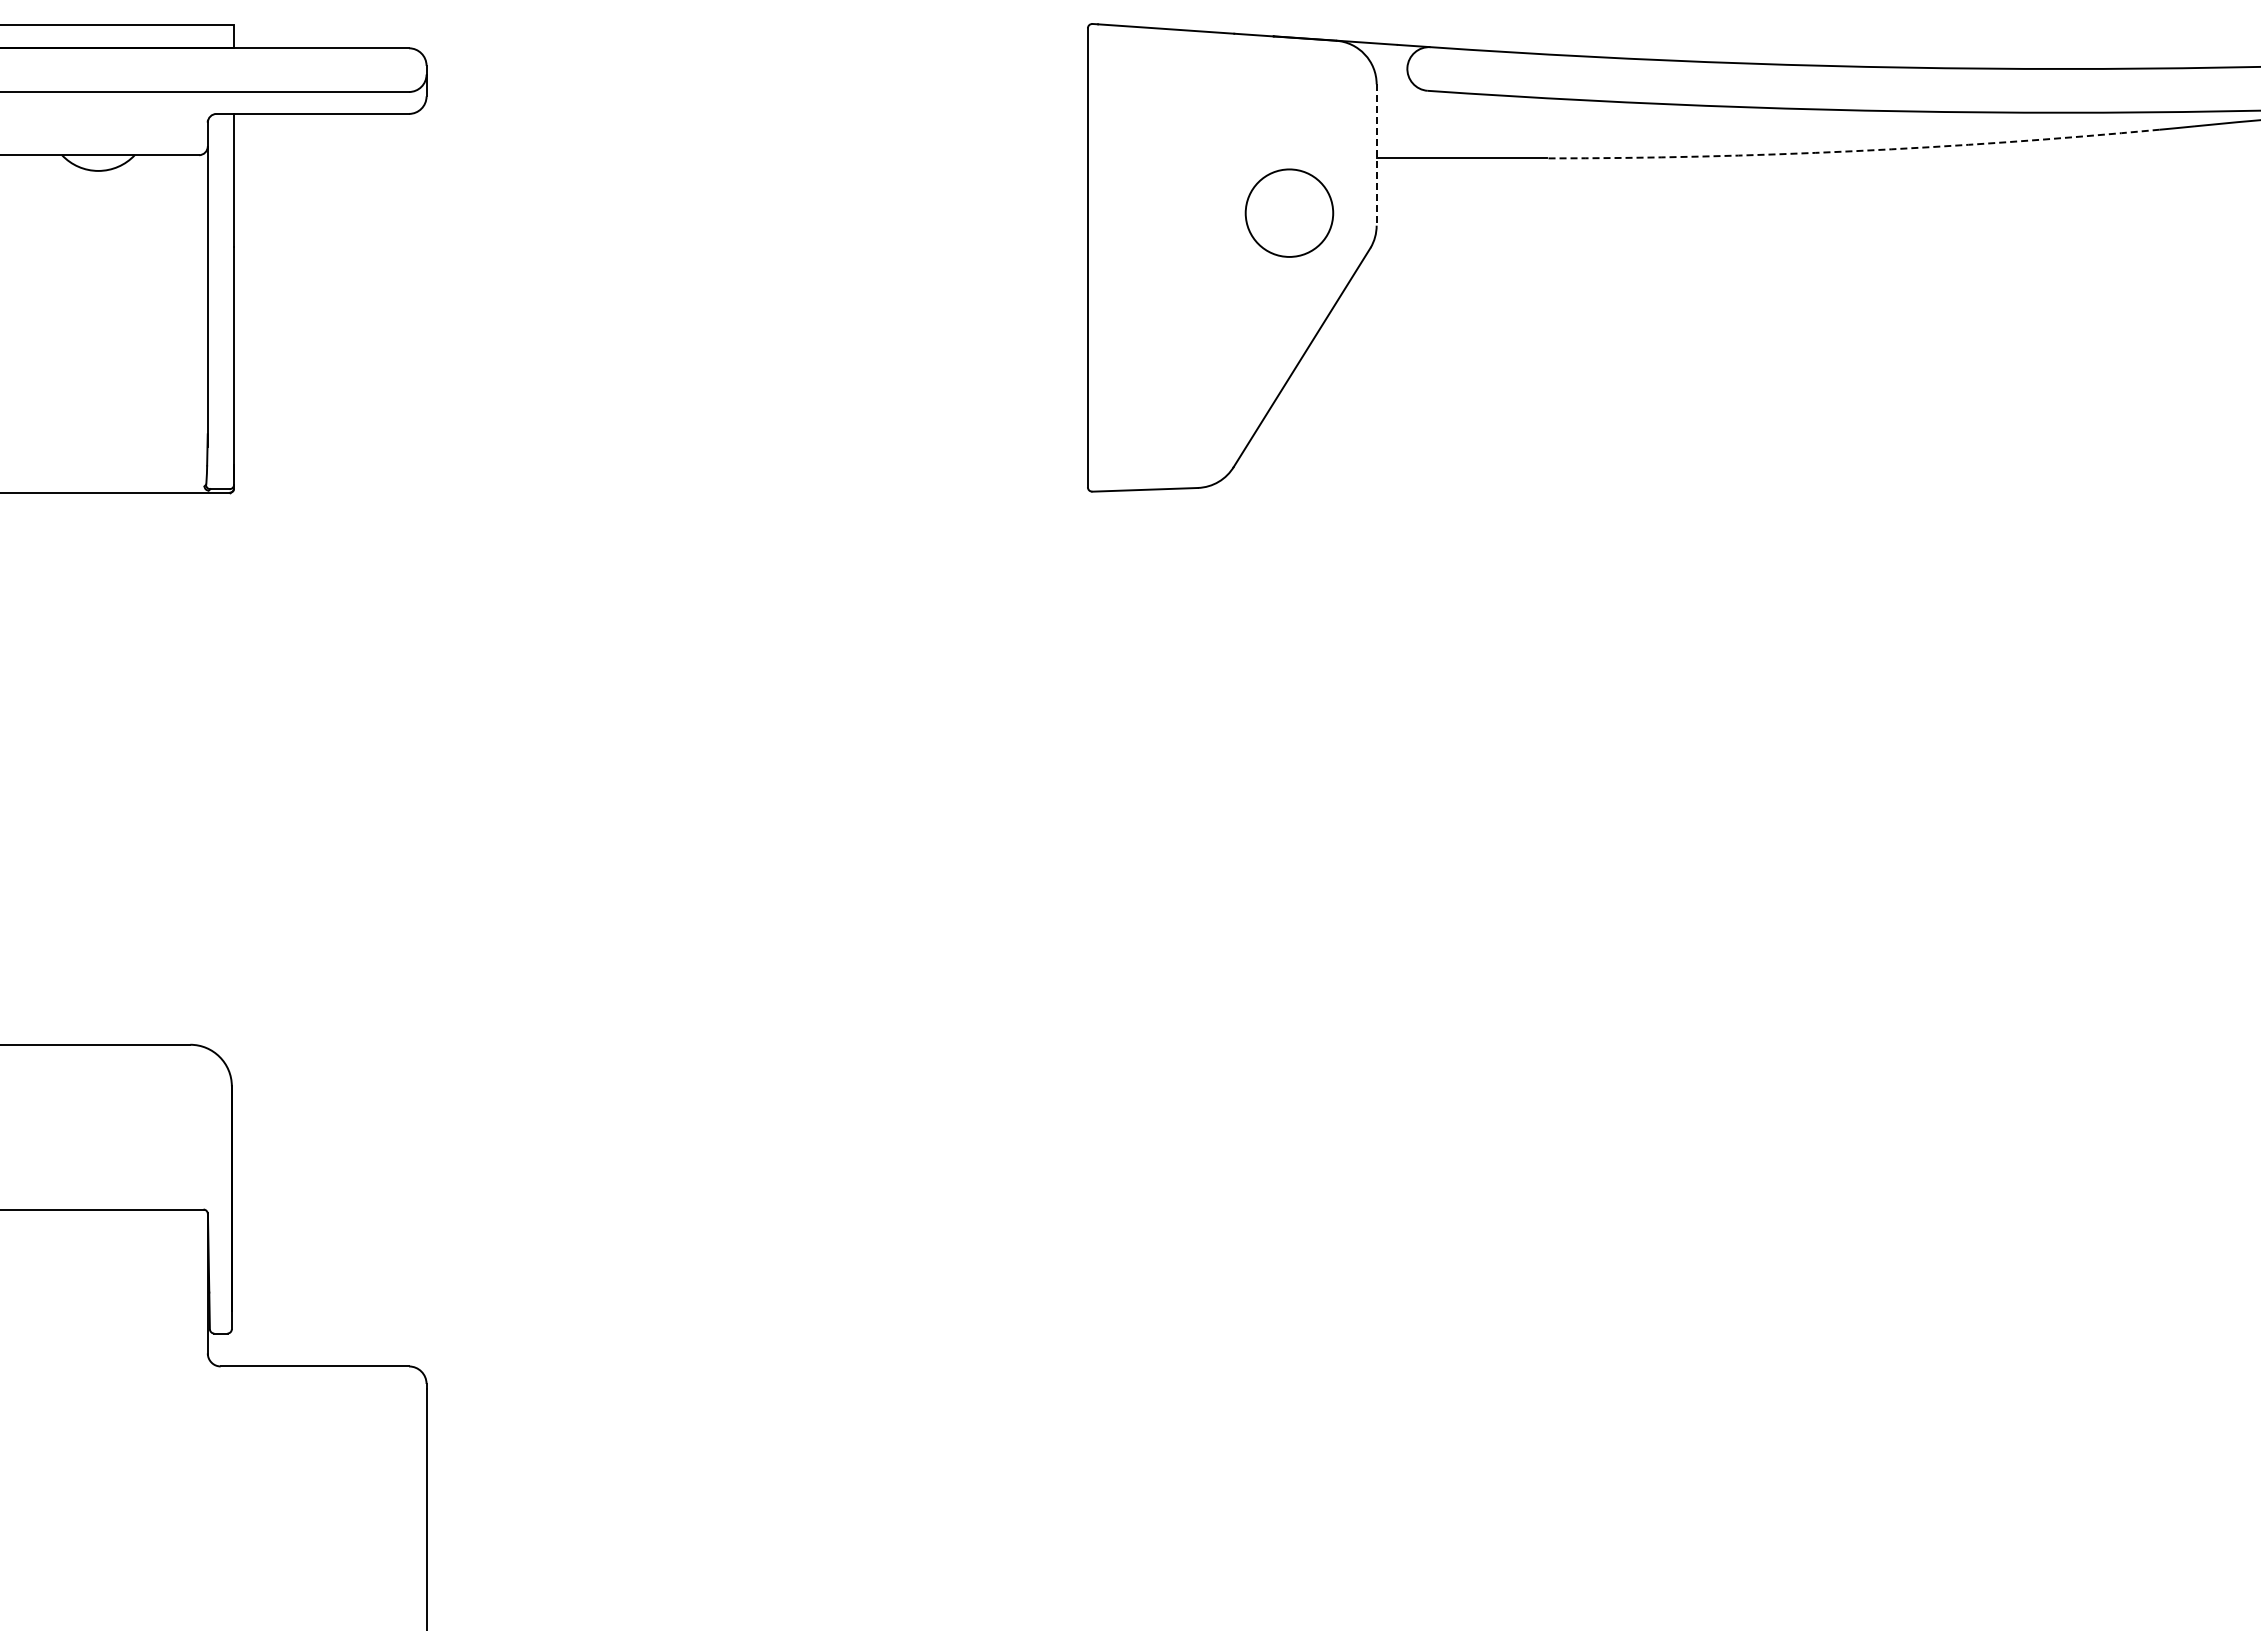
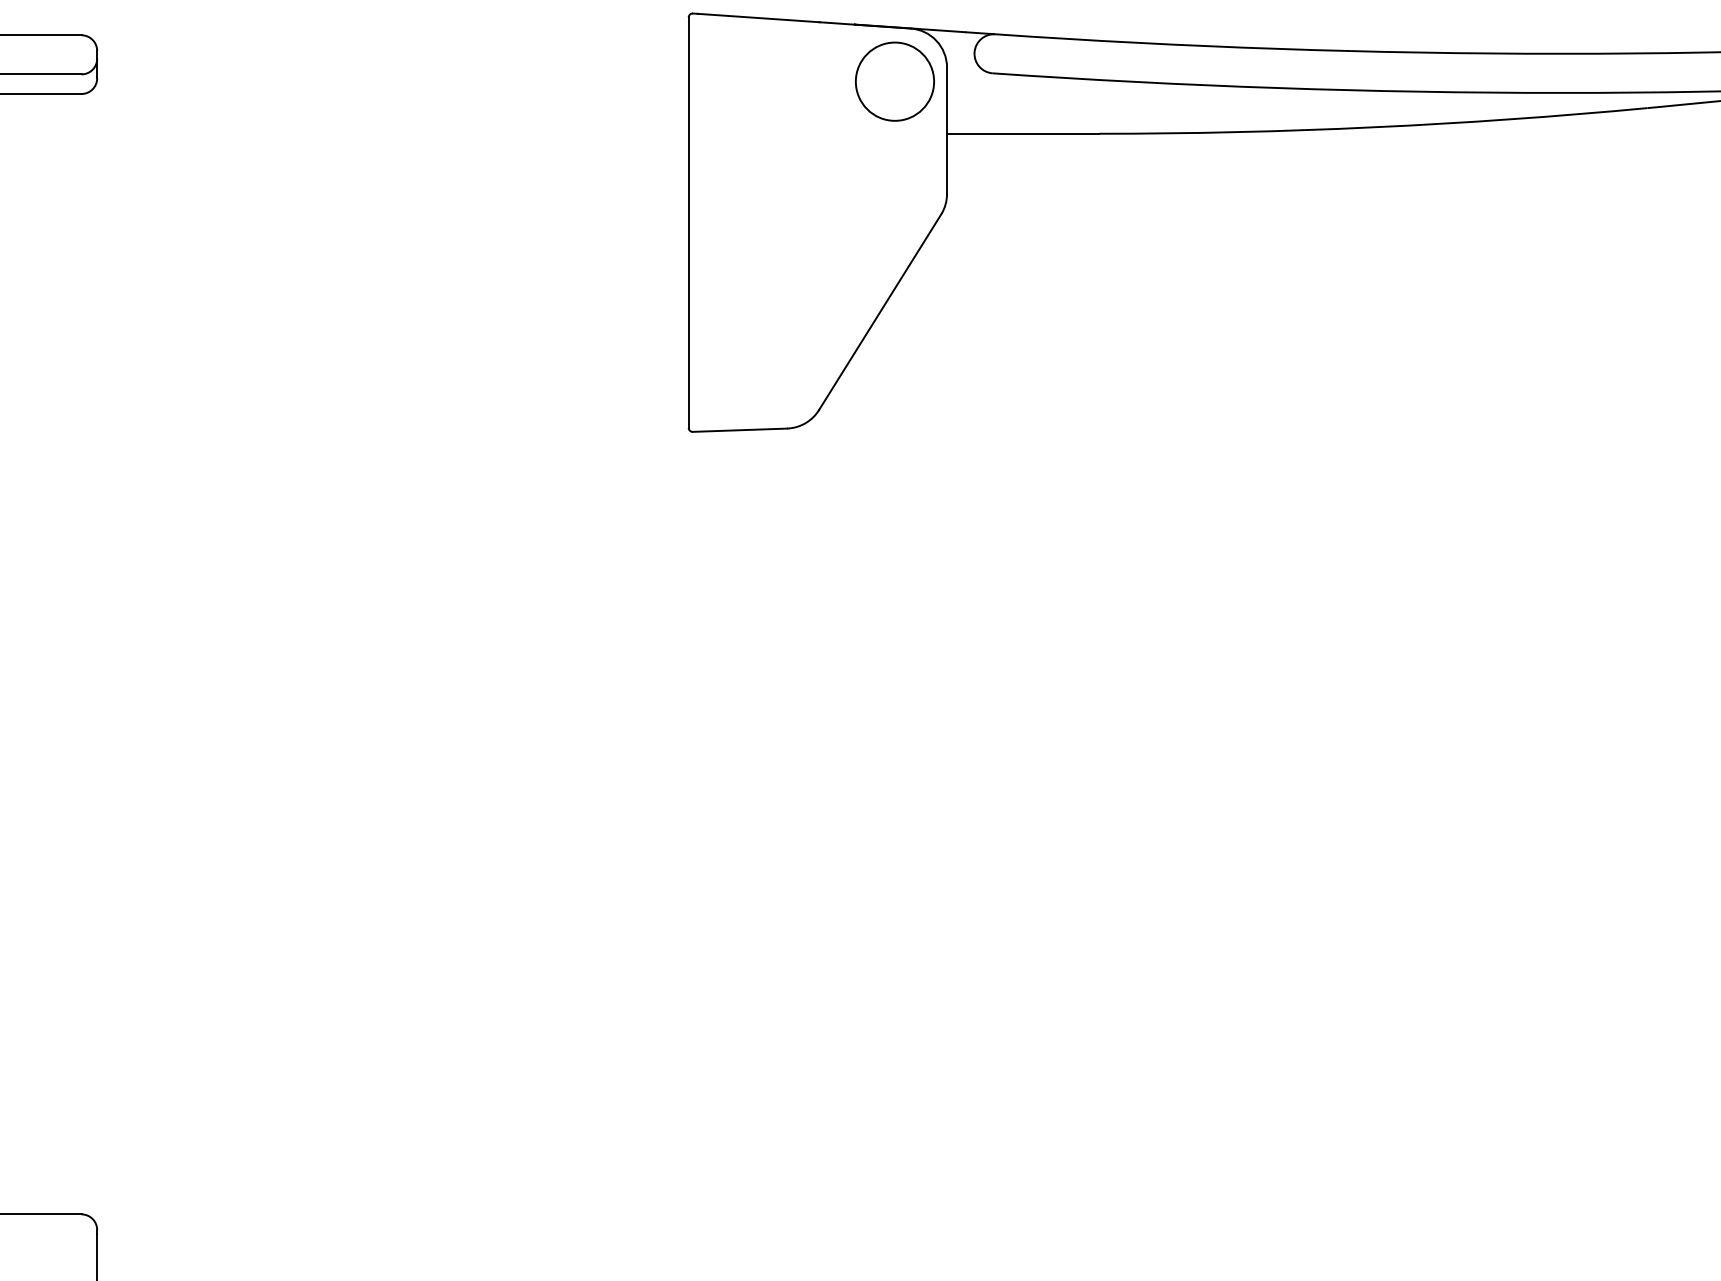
arc: (1853, 151) -> (1373, 127), dashed -> solid
line: (1376, 155) -> (946, 131), dashed -> solid
circle: (1289, 212) -> (895, 81), moved

